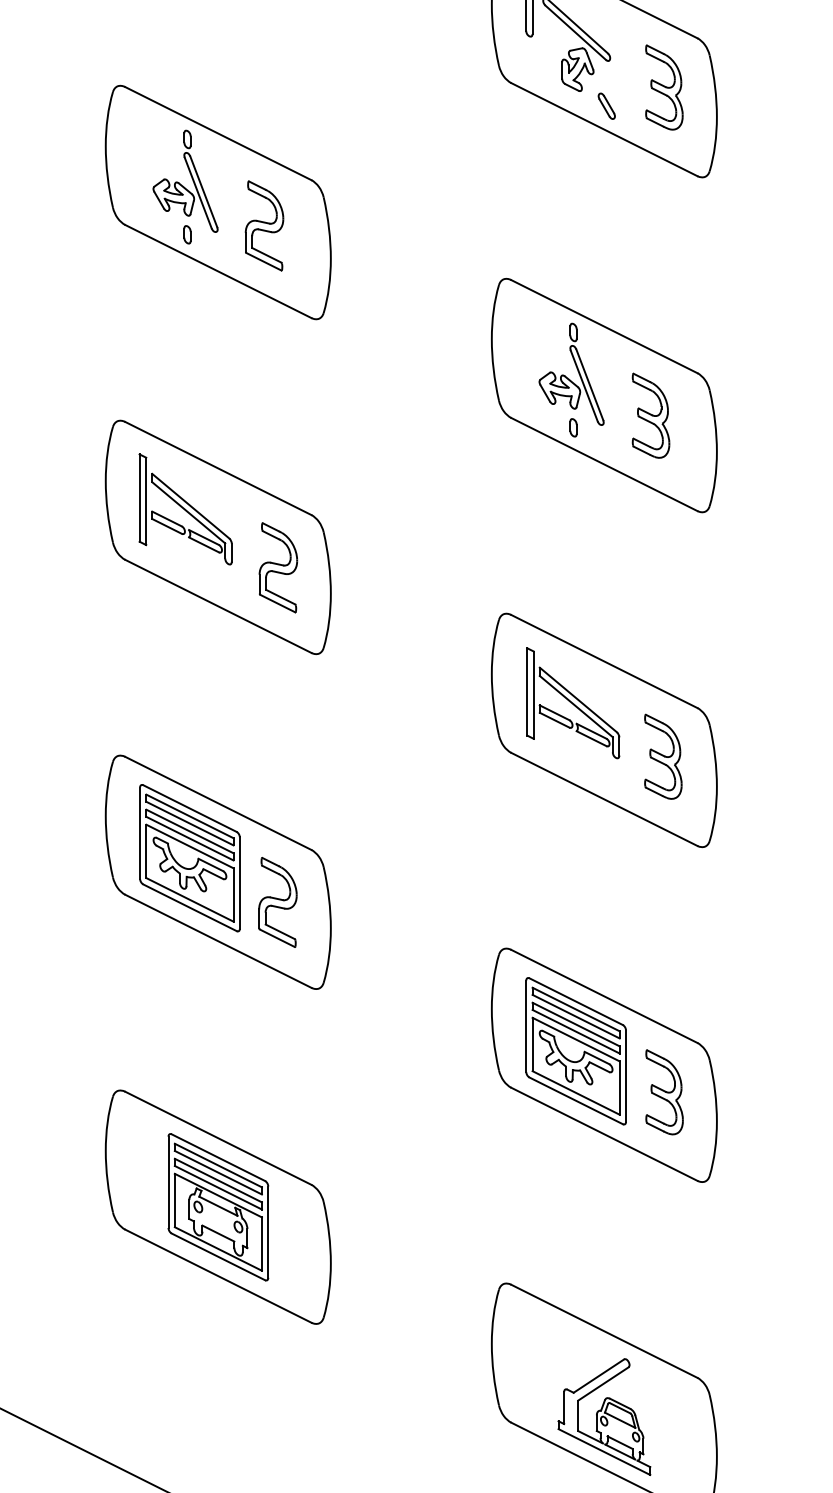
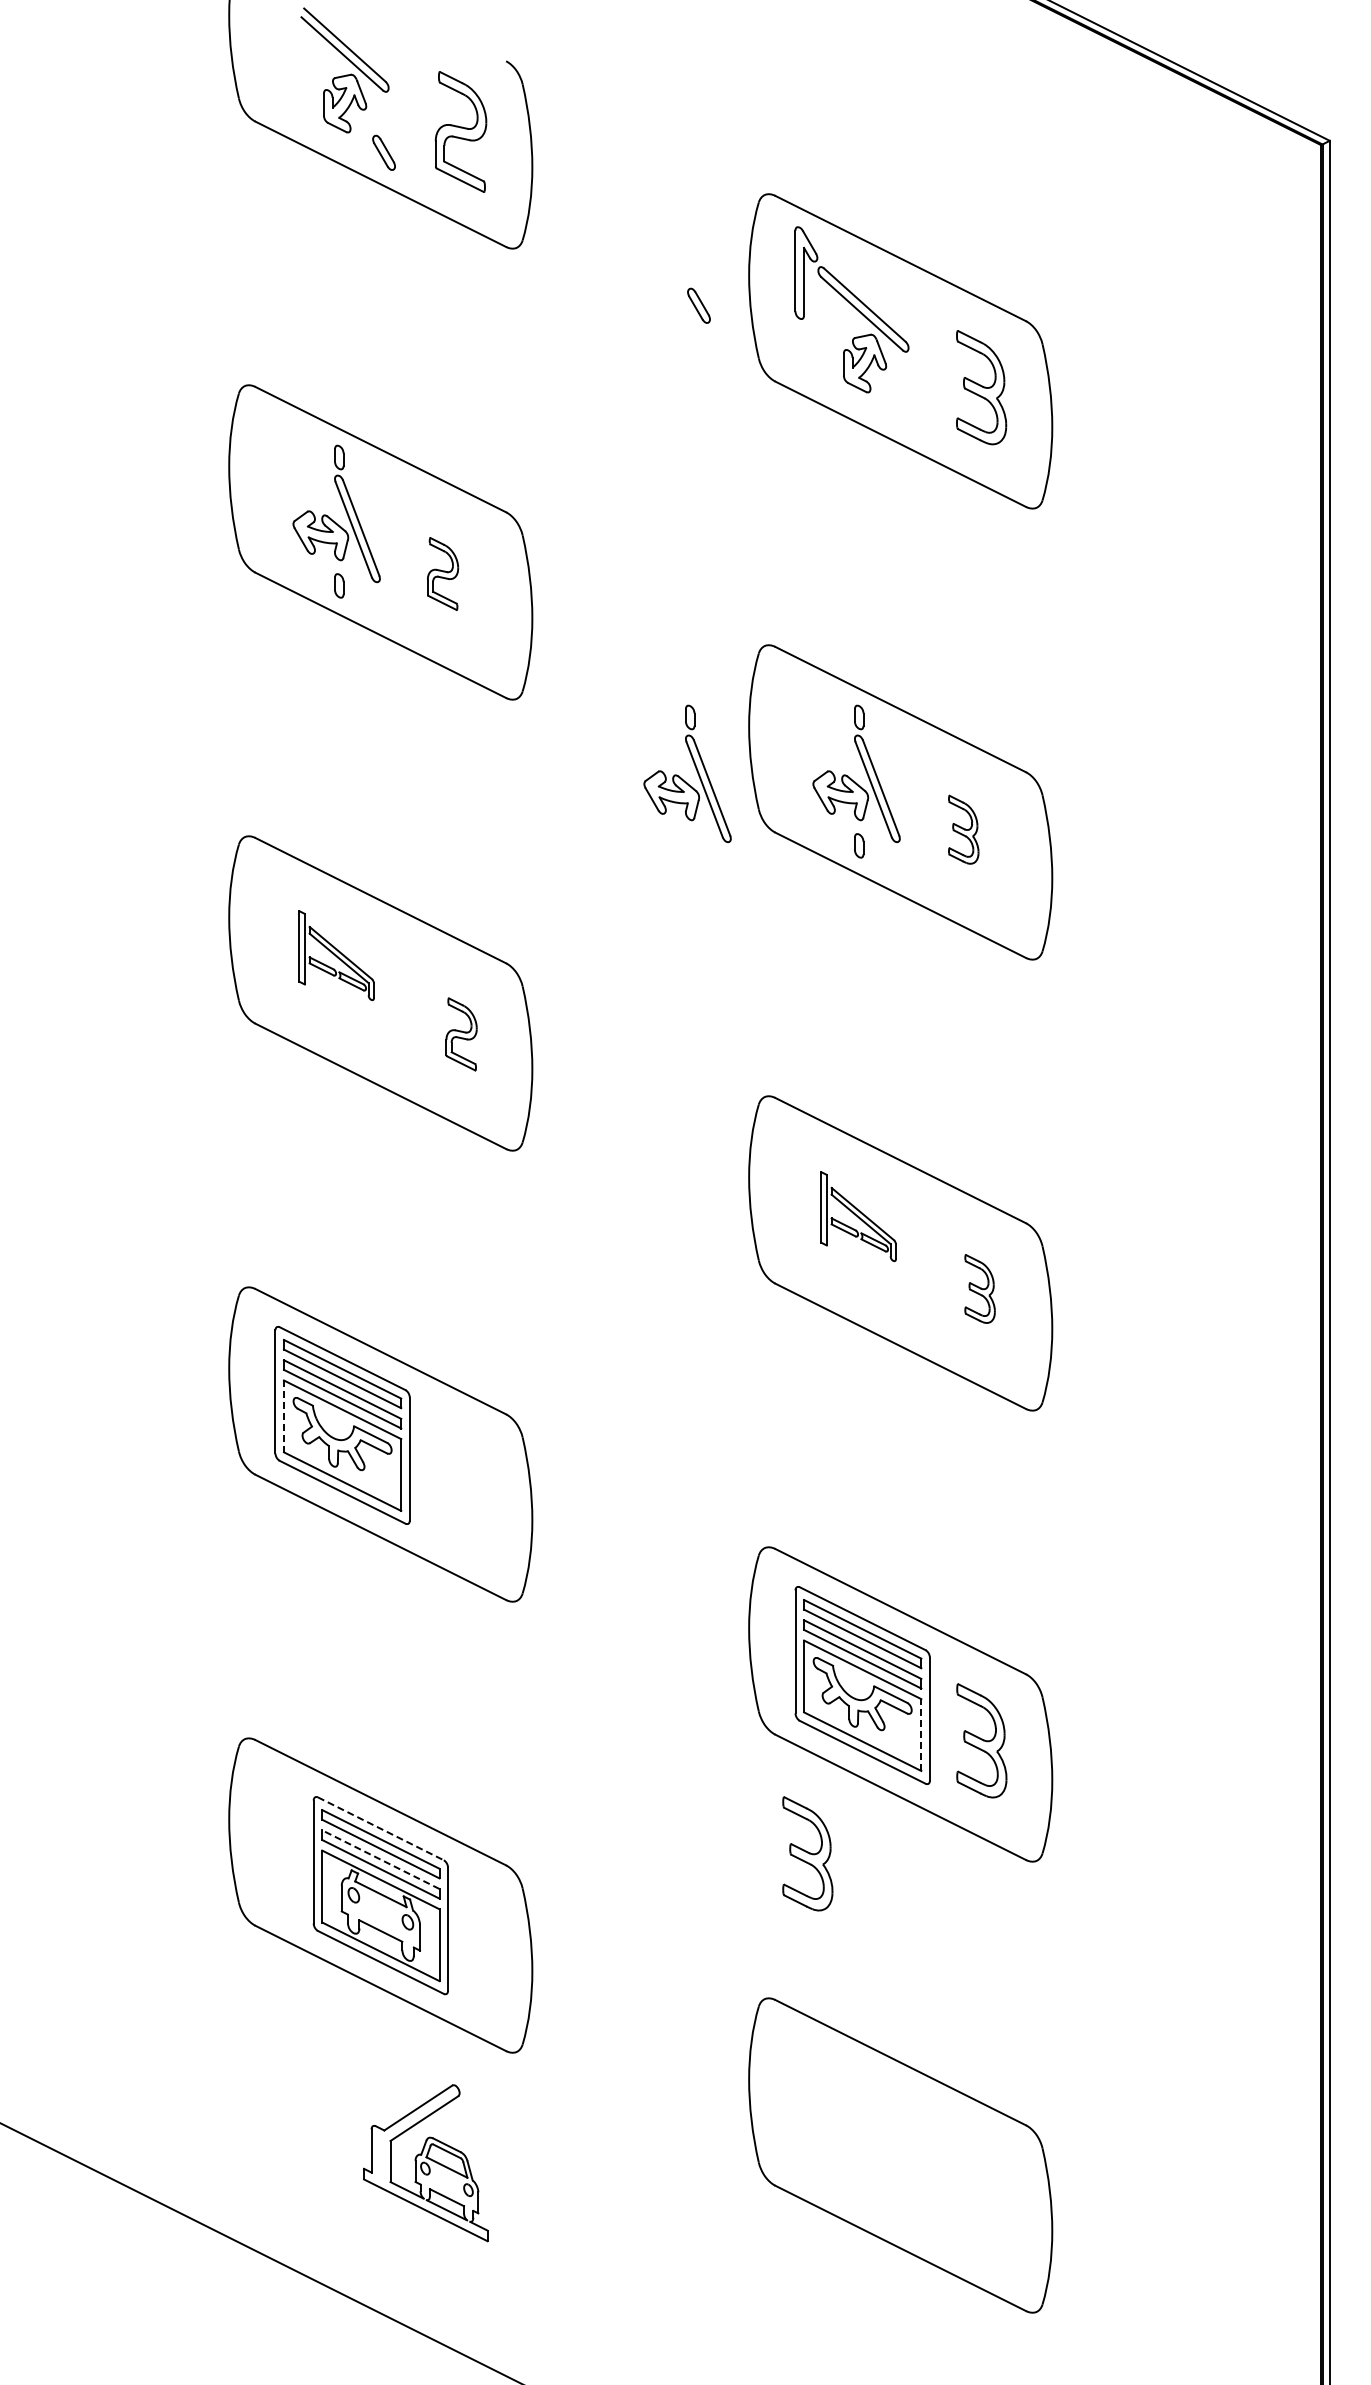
part: (606, 106) -> (698, 305), moved
part: (264, 225) -> (442, 573), size x0.6
part: (442, 377) -> (682, 778), added
part: (650, 415) -> (963, 829), size x0.6
part: (185, 509) -> (336, 955), size x0.6
part: (278, 567) -> (461, 1034), size x0.6
part: (573, 703) -> (858, 1216), size x0.6
part: (662, 756) -> (979, 1288), size x0.6
line: (146, 851) -> (283, 1416), solid -> dashed
part: (278, 902) -> (461, 1485), removed
line: (619, 1088) -> (921, 1735), solid -> dashed
line: (218, 1158) -> (381, 1829), solid -> dashed
part: (535, 1175) -> (807, 1853), added
line: (218, 1180) -> (380, 1859), solid -> dashed
part: (604, 1417) -> (425, 2163), moved

